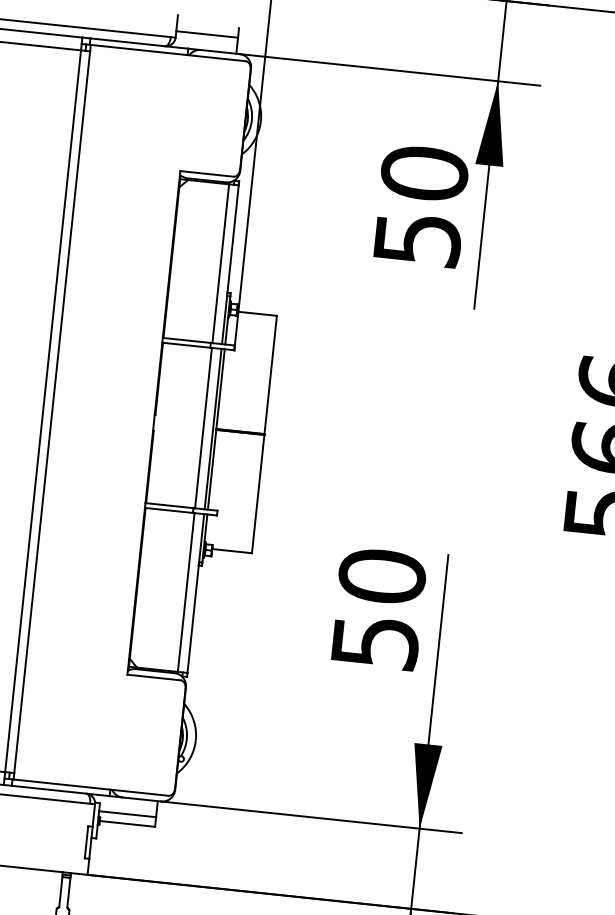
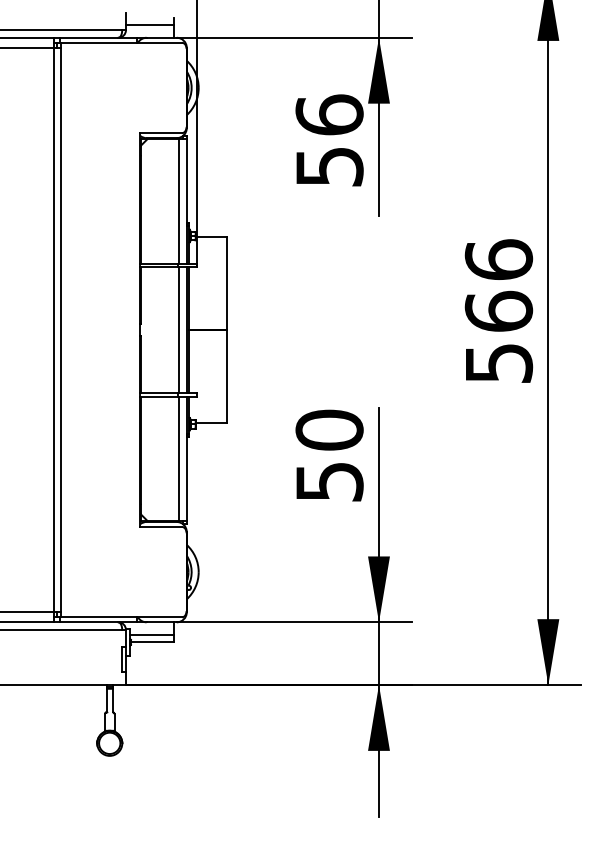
text: (424, 172) -> (329, 114), 50 -> 56

